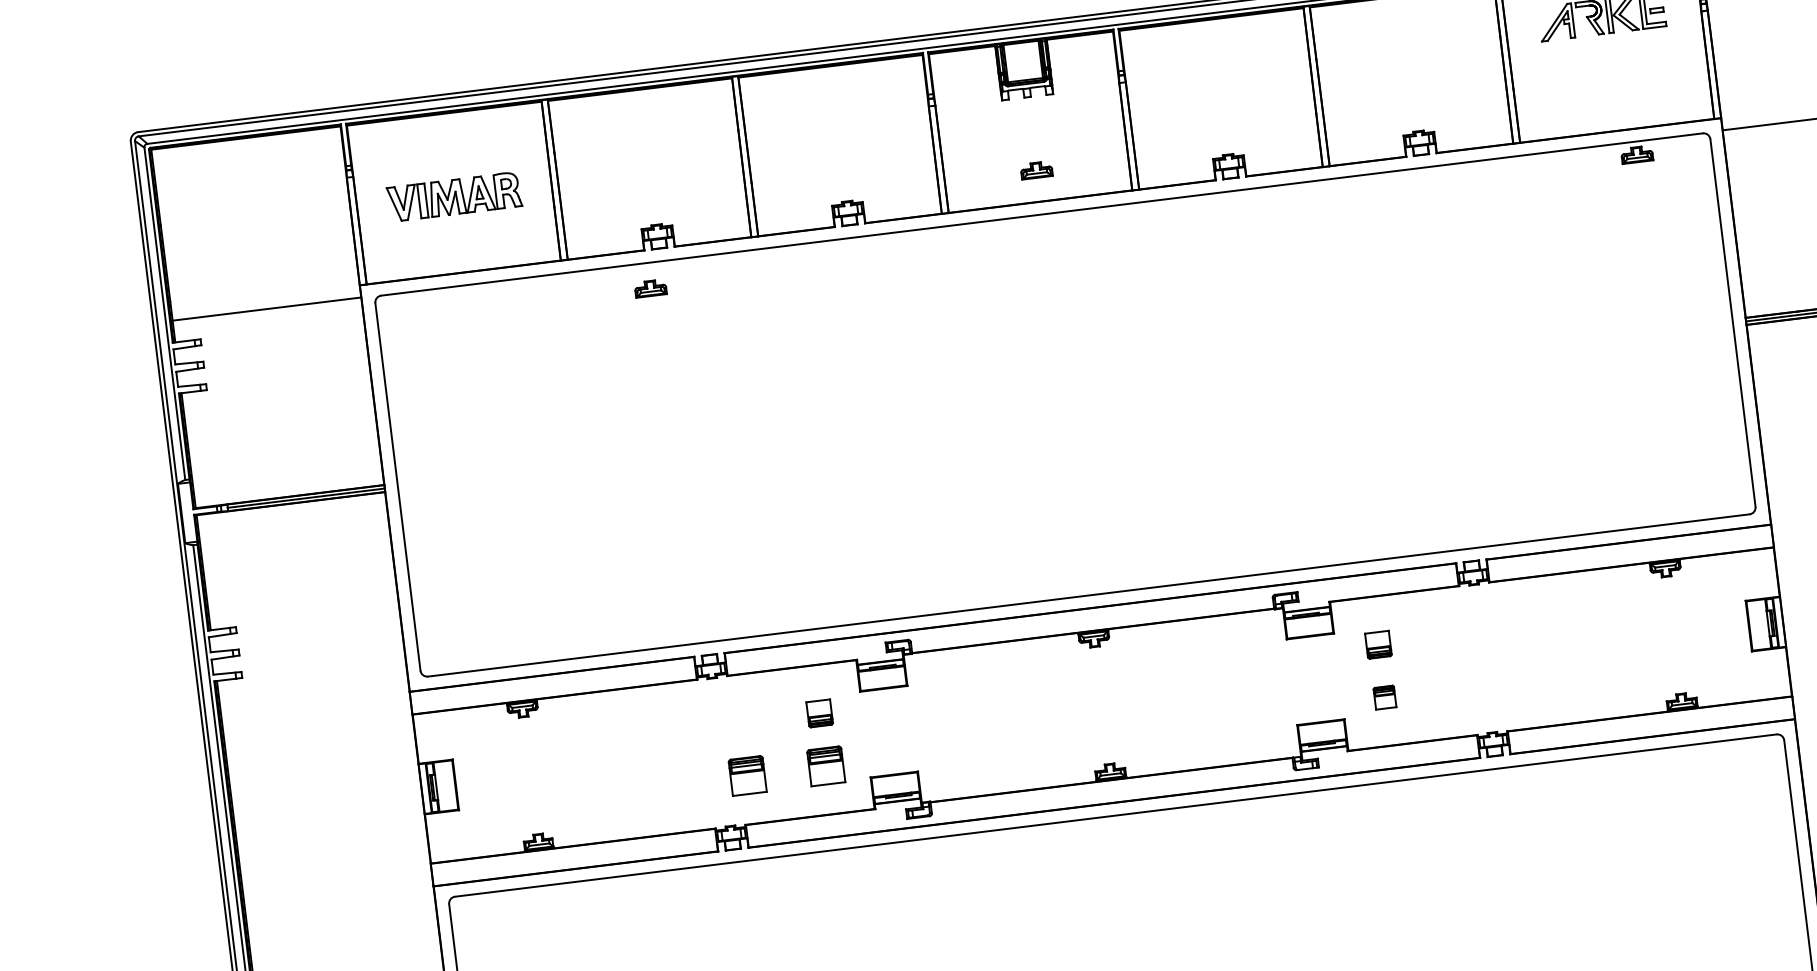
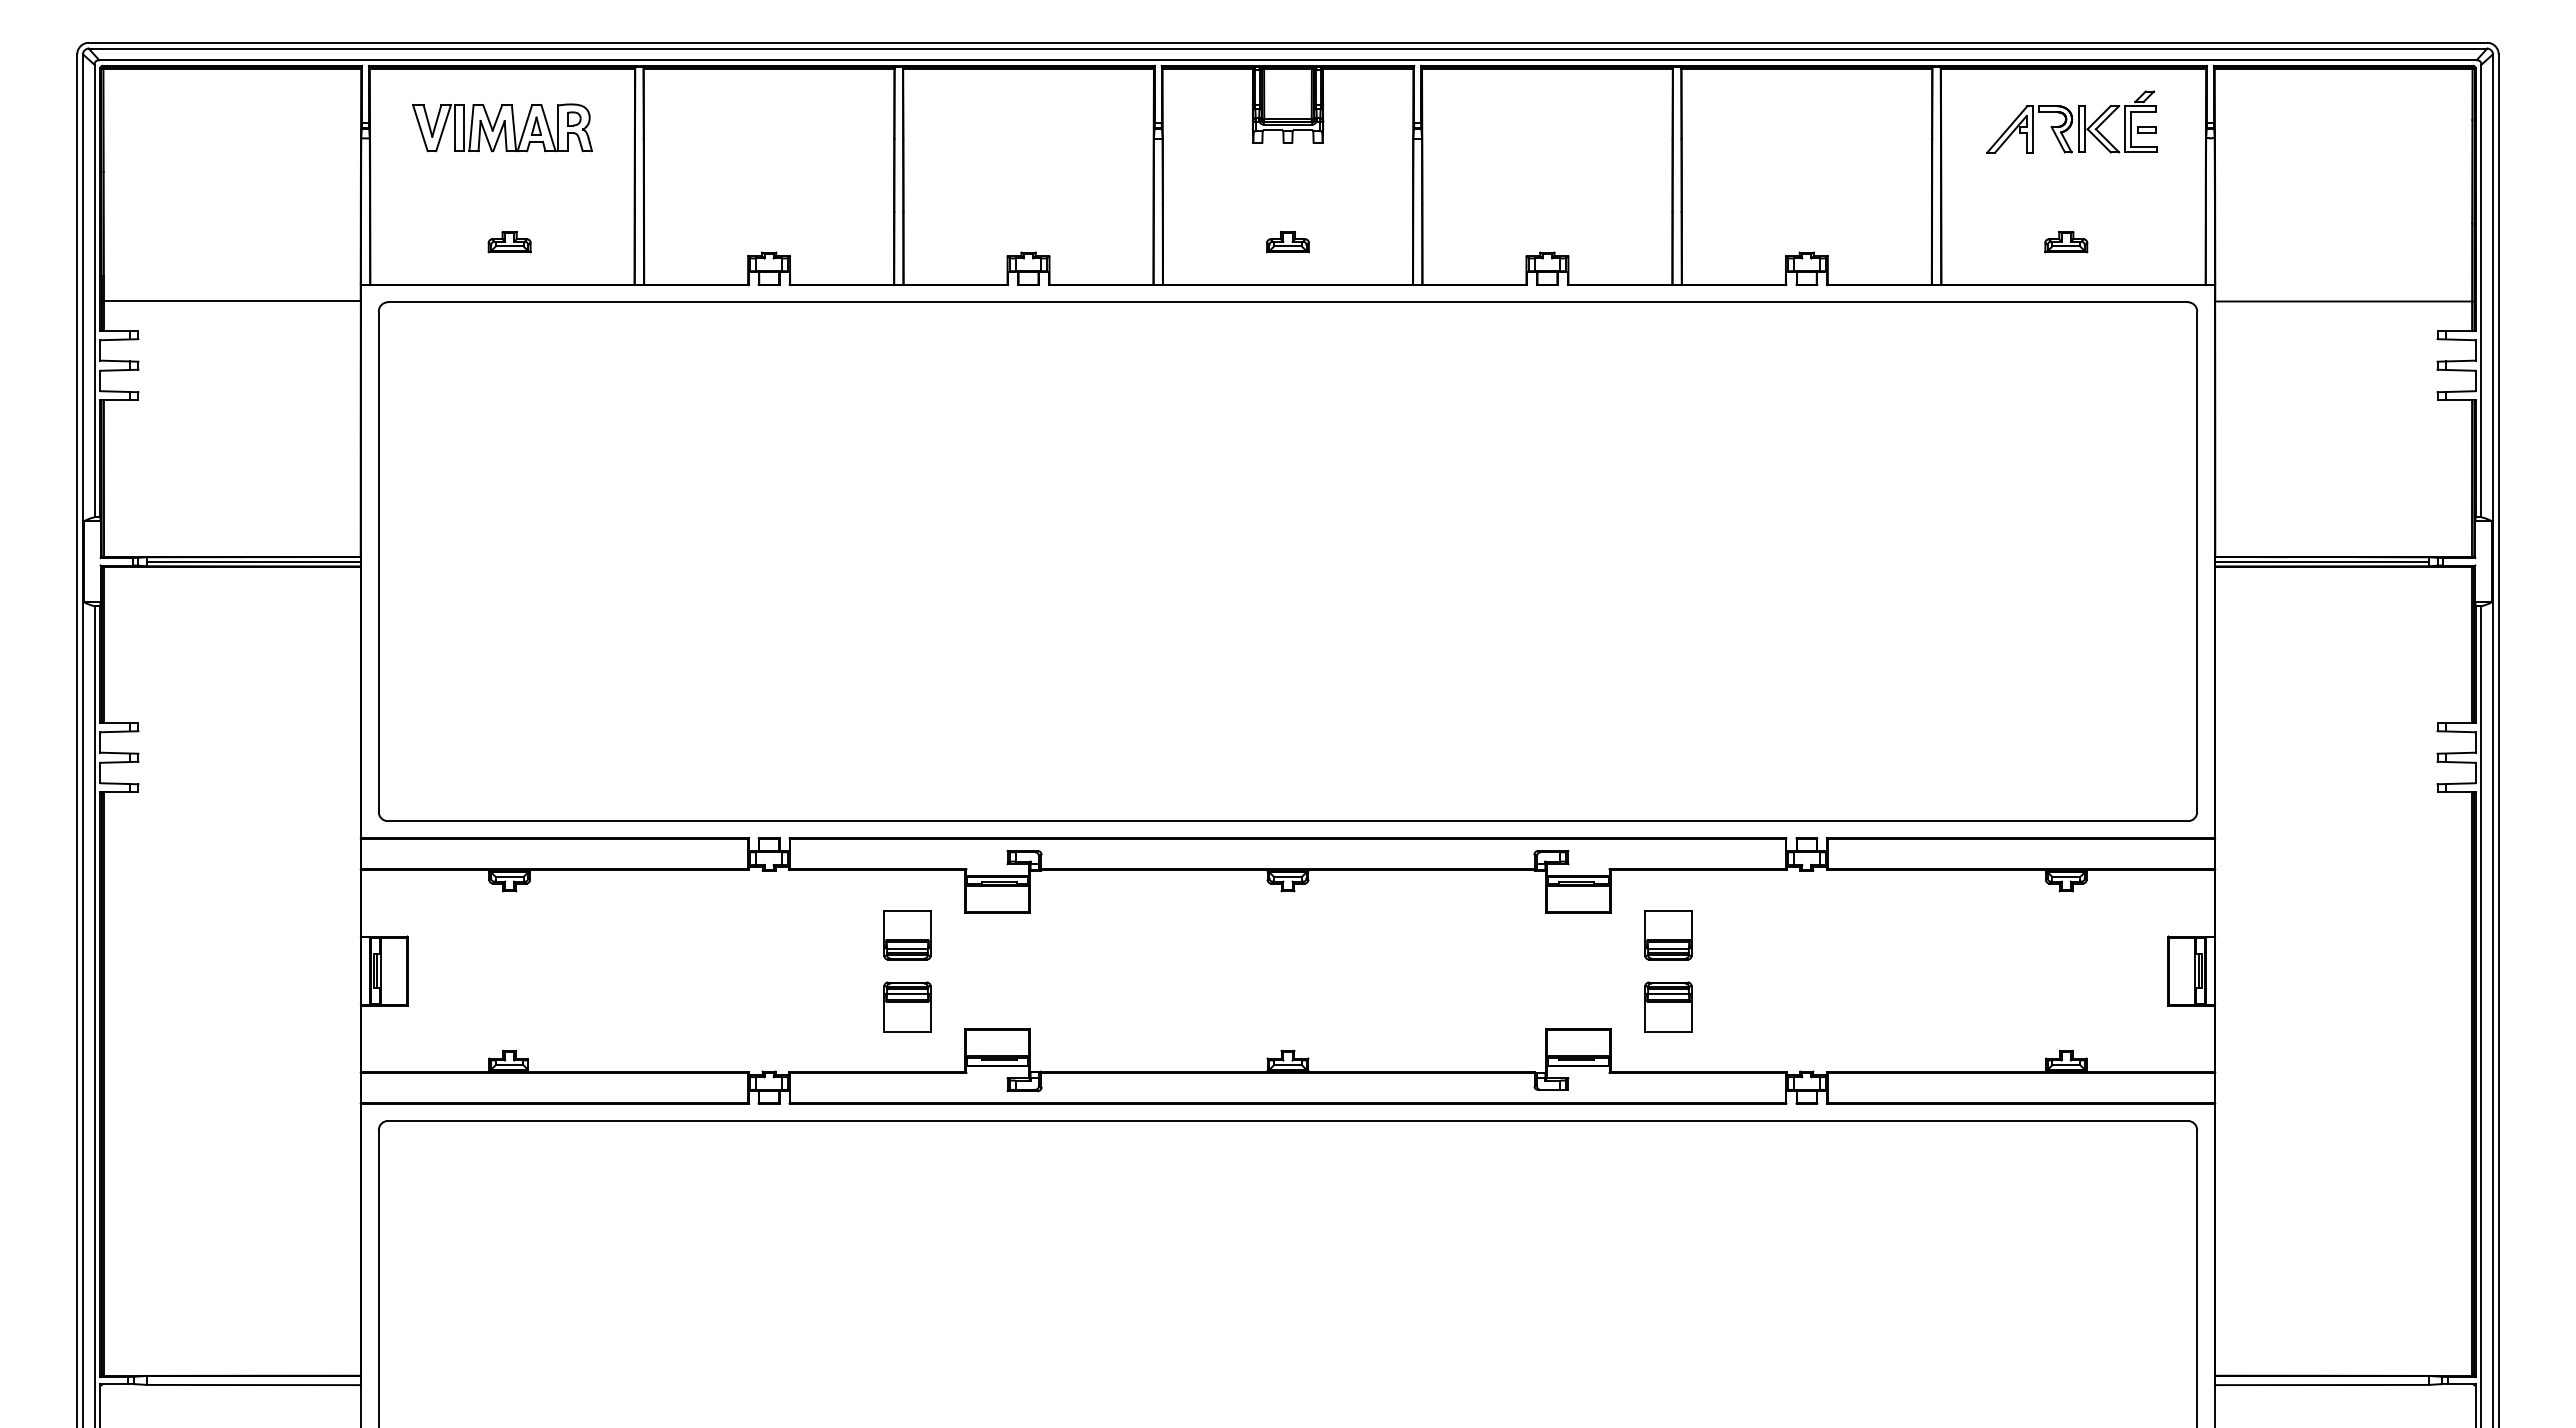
part: (1637, 154) -> (2066, 241), moved
part: (454, 196) -> (502, 127), moved
part: (650, 288) -> (509, 241), moved
part: (1378, 645) -> (1668, 935), size x1.43
part: (1384, 697) -> (1668, 1006), size x1.67
part: (819, 713) -> (907, 935), size x1.43
part: (747, 775) -> (800, 1006), removed

